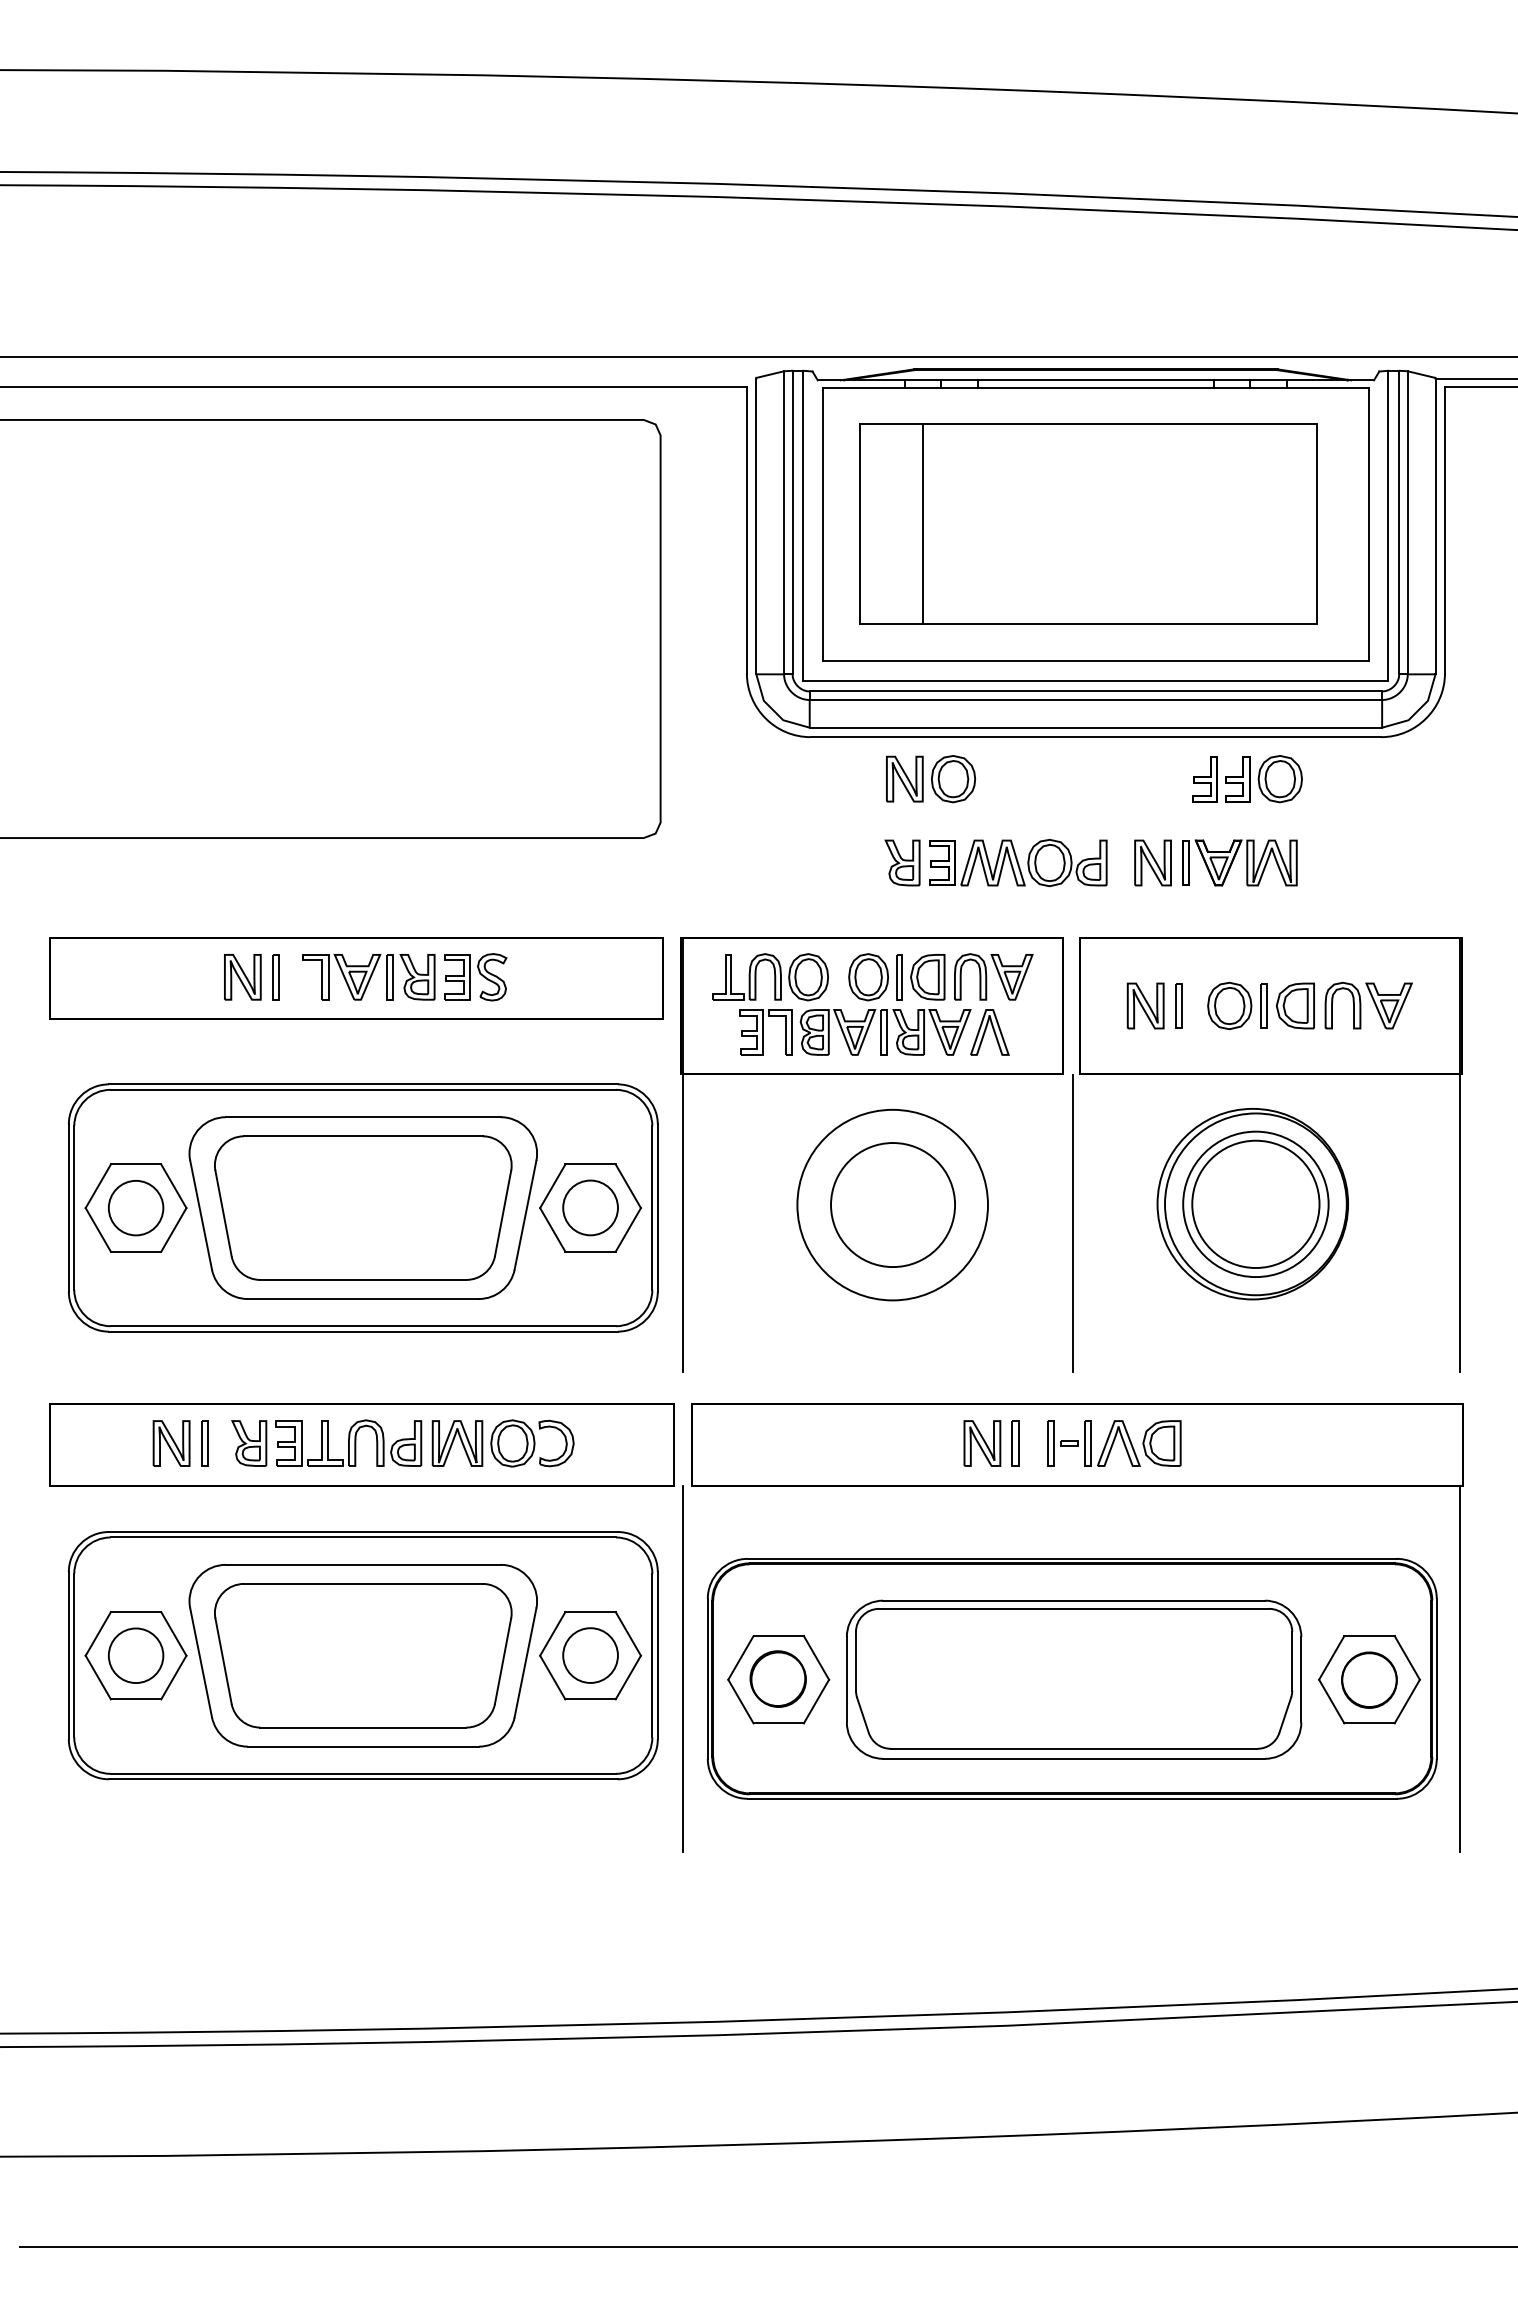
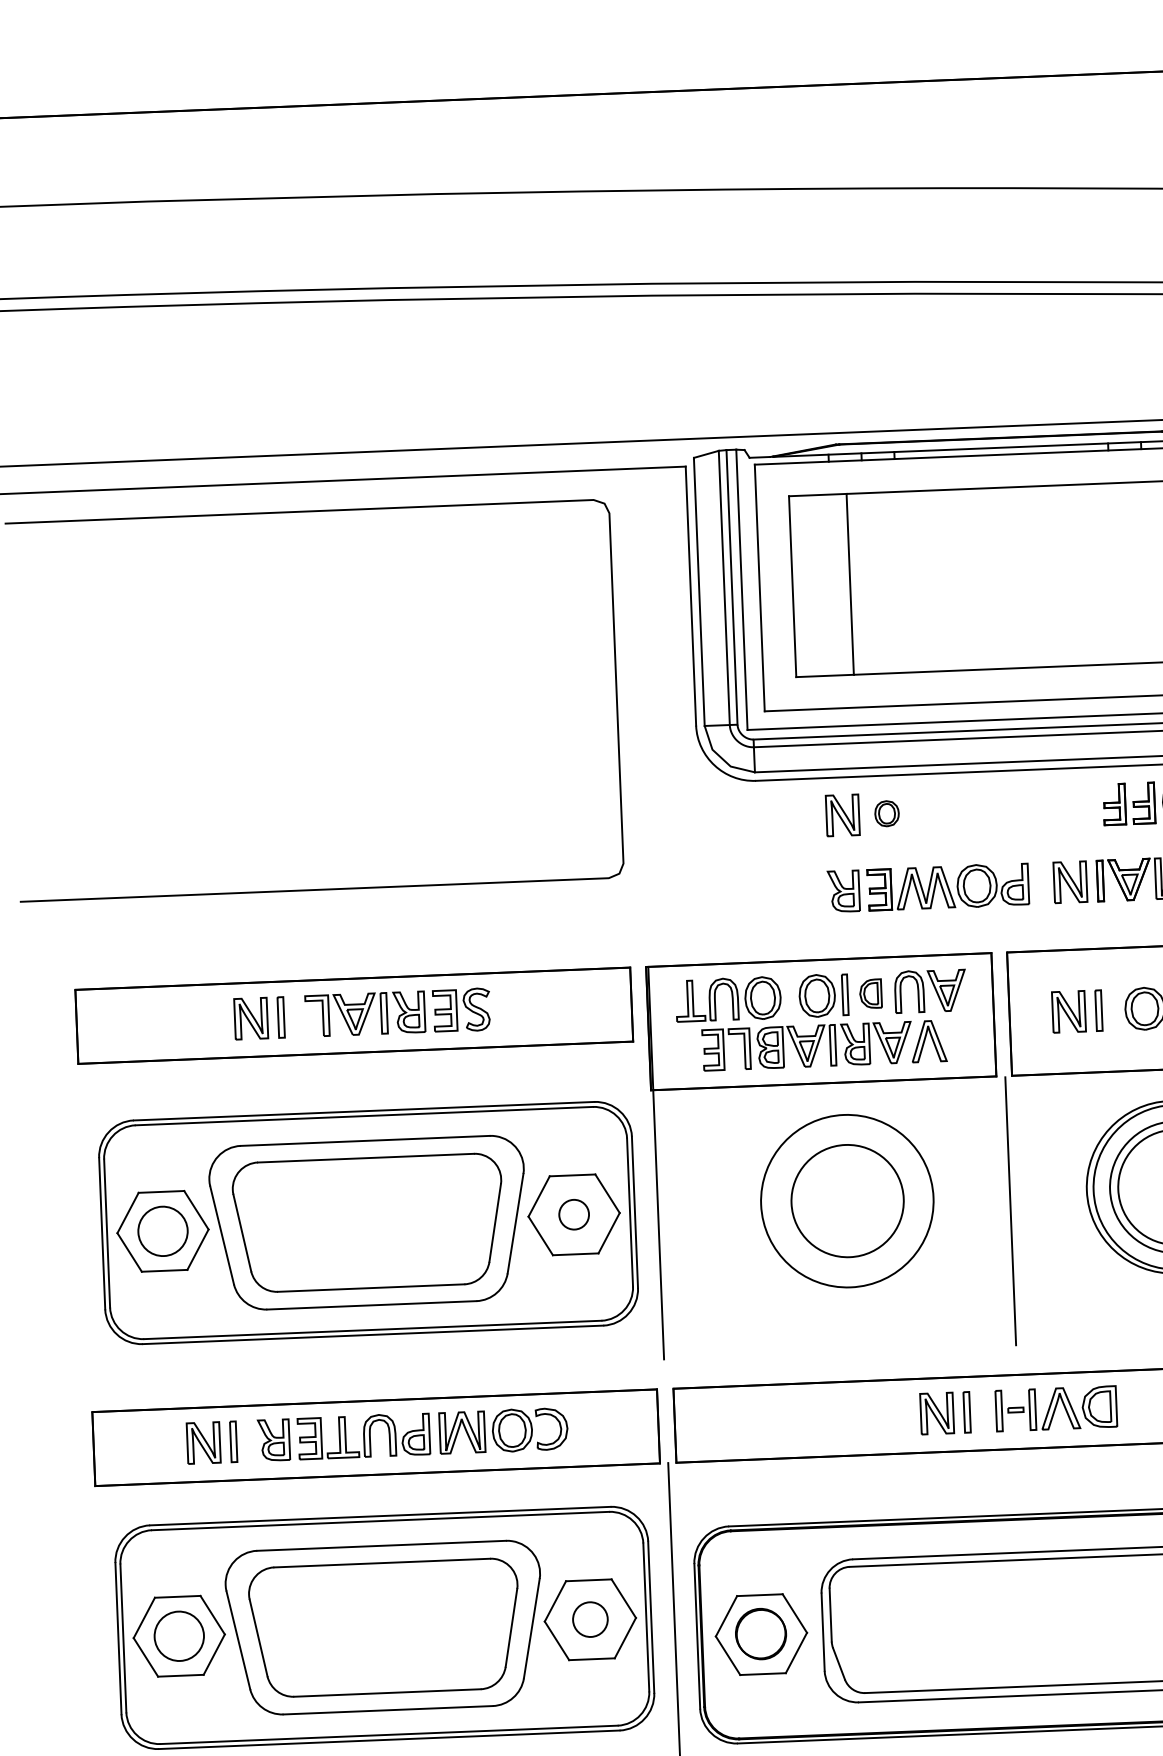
part: (953, 779) -> (886, 813), size x0.6
part: (927, 977) -> (870, 994), size x0.7
circle: (590, 1207) -> (574, 1214), size x0.6
circle: (590, 1655) -> (590, 1619), size x0.7

